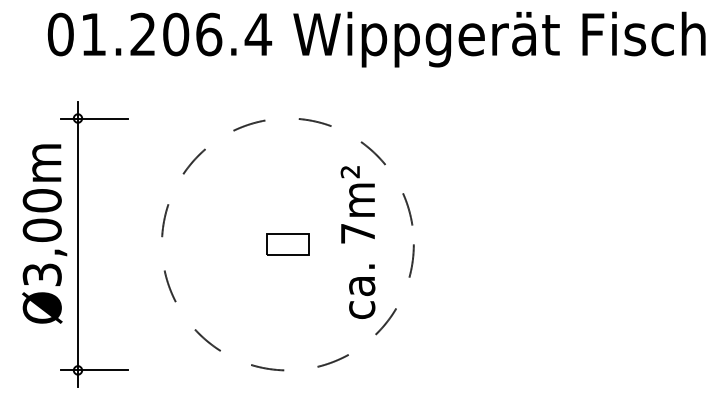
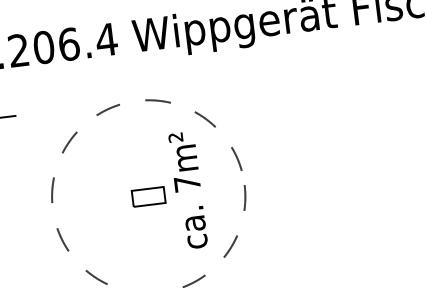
text: (357, 242) -> (187, 190), moved

